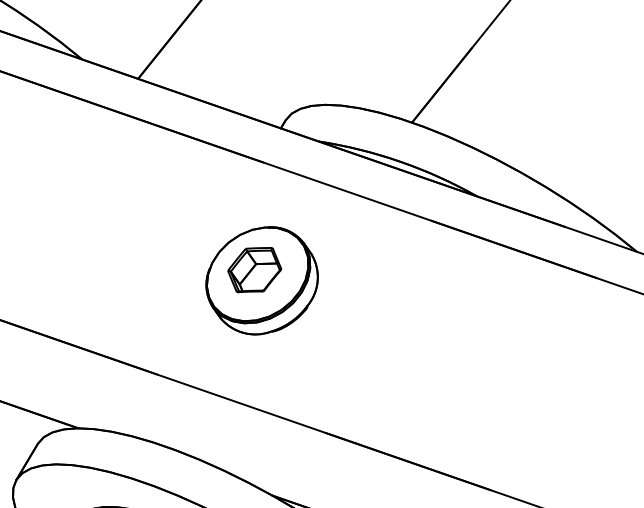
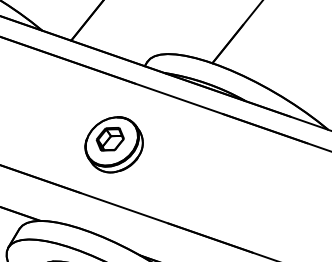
part: (260, 280) -> (113, 144), moved

